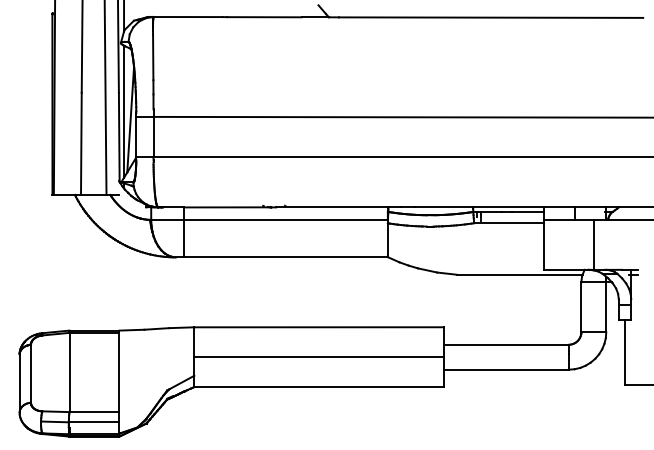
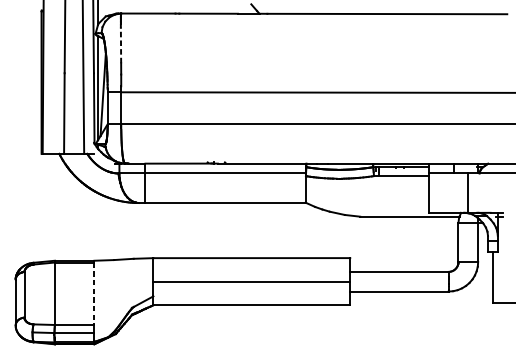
line: (153, 57) -> (121, 45), solid -> dashed
line: (119, 372) -> (94, 293), solid -> dashed

